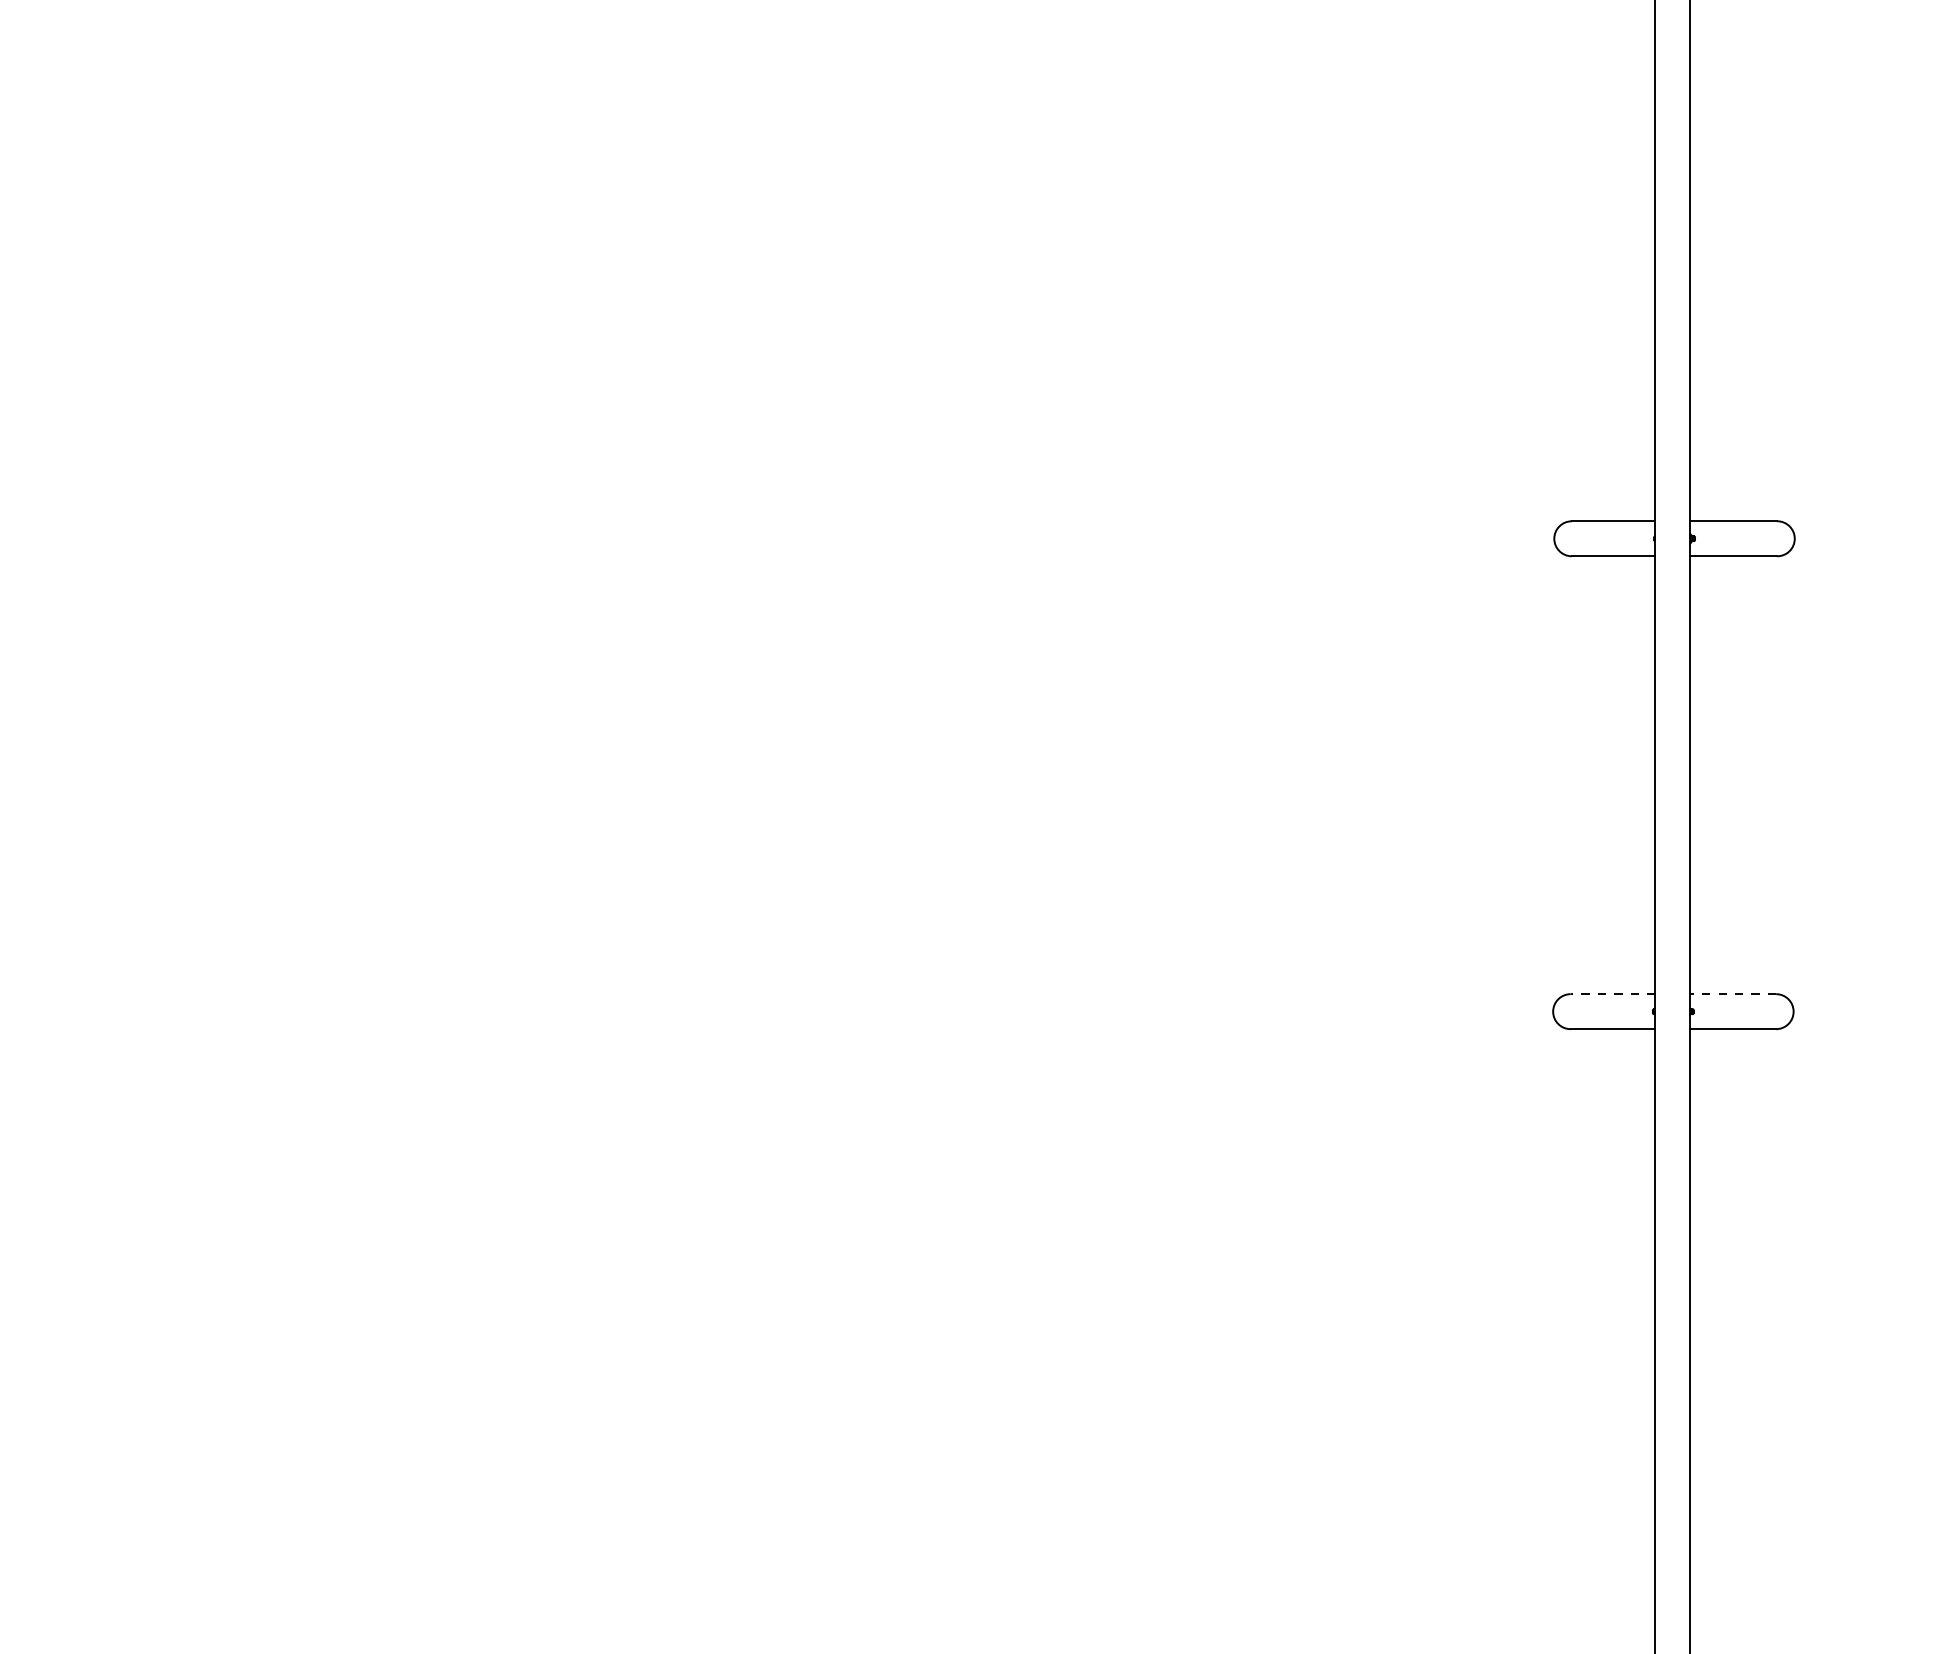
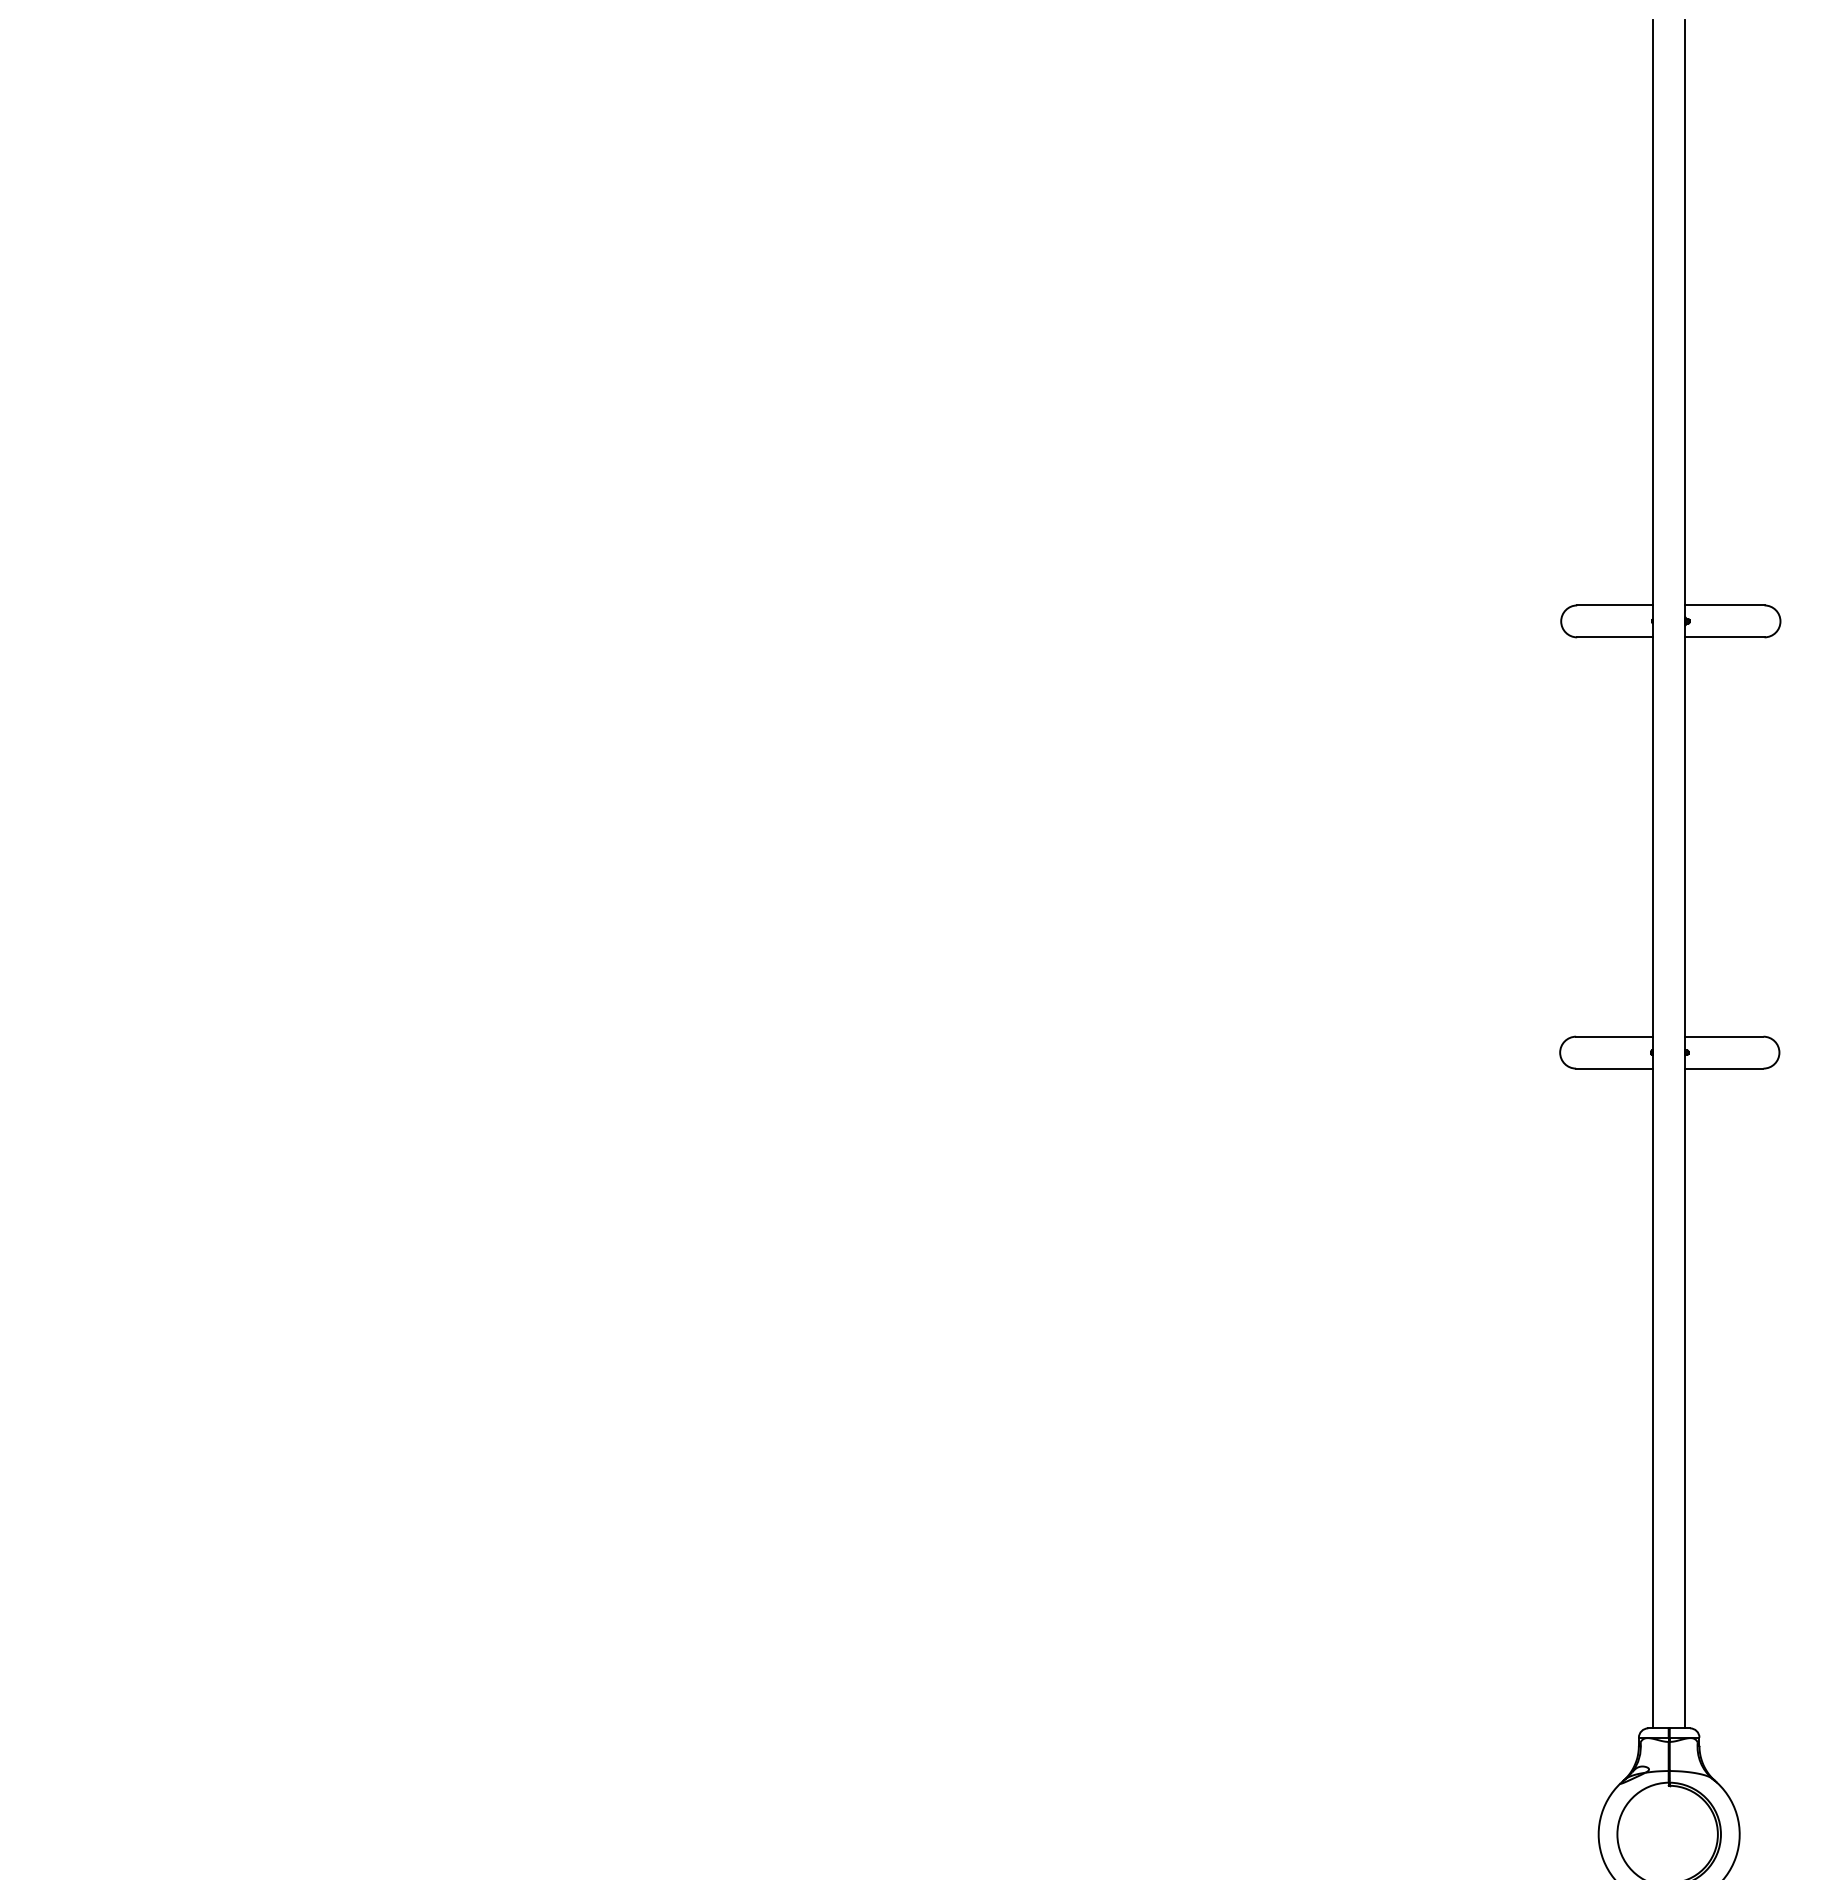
line: (1612, 993) -> (1614, 1036), dashed -> solid
line: (1732, 993) -> (1723, 1036), dashed -> solid

